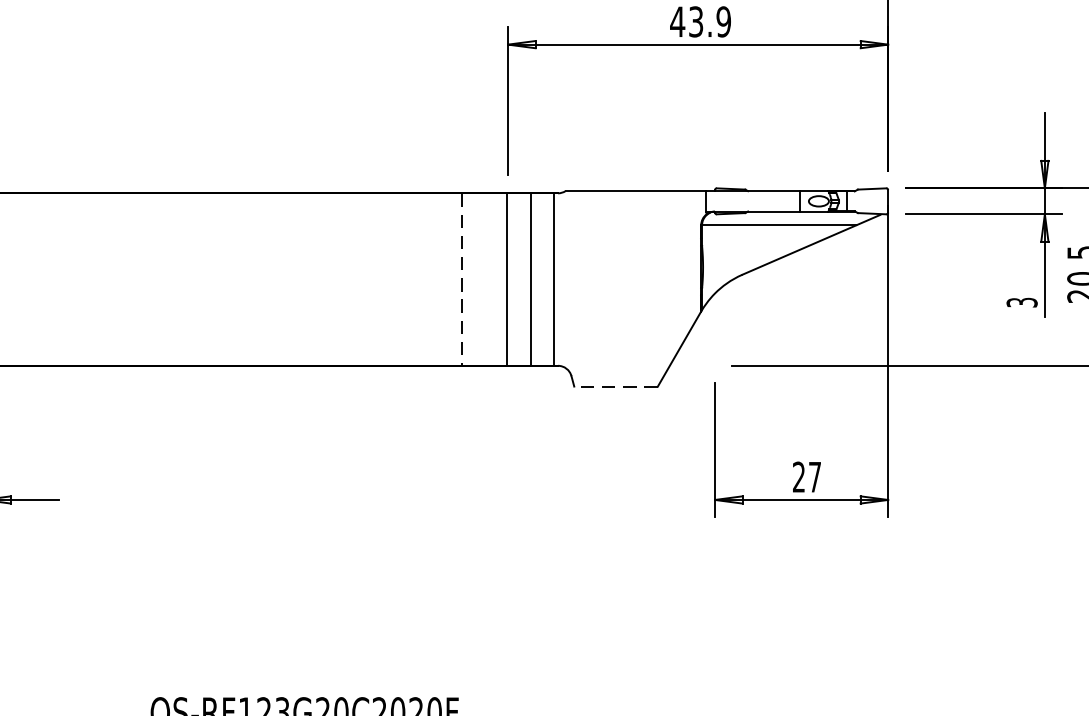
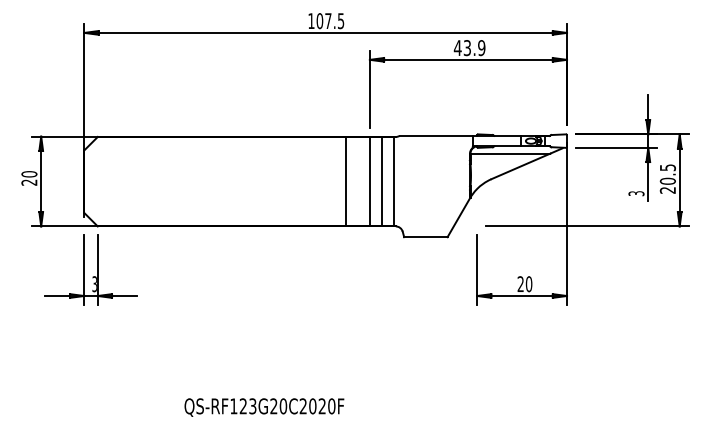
line: (462, 279) -> (346, 181), dashed -> solid
line: (615, 387) -> (425, 237), dashed -> solid
text: (813, 477) -> (528, 284), 27 -> 20

